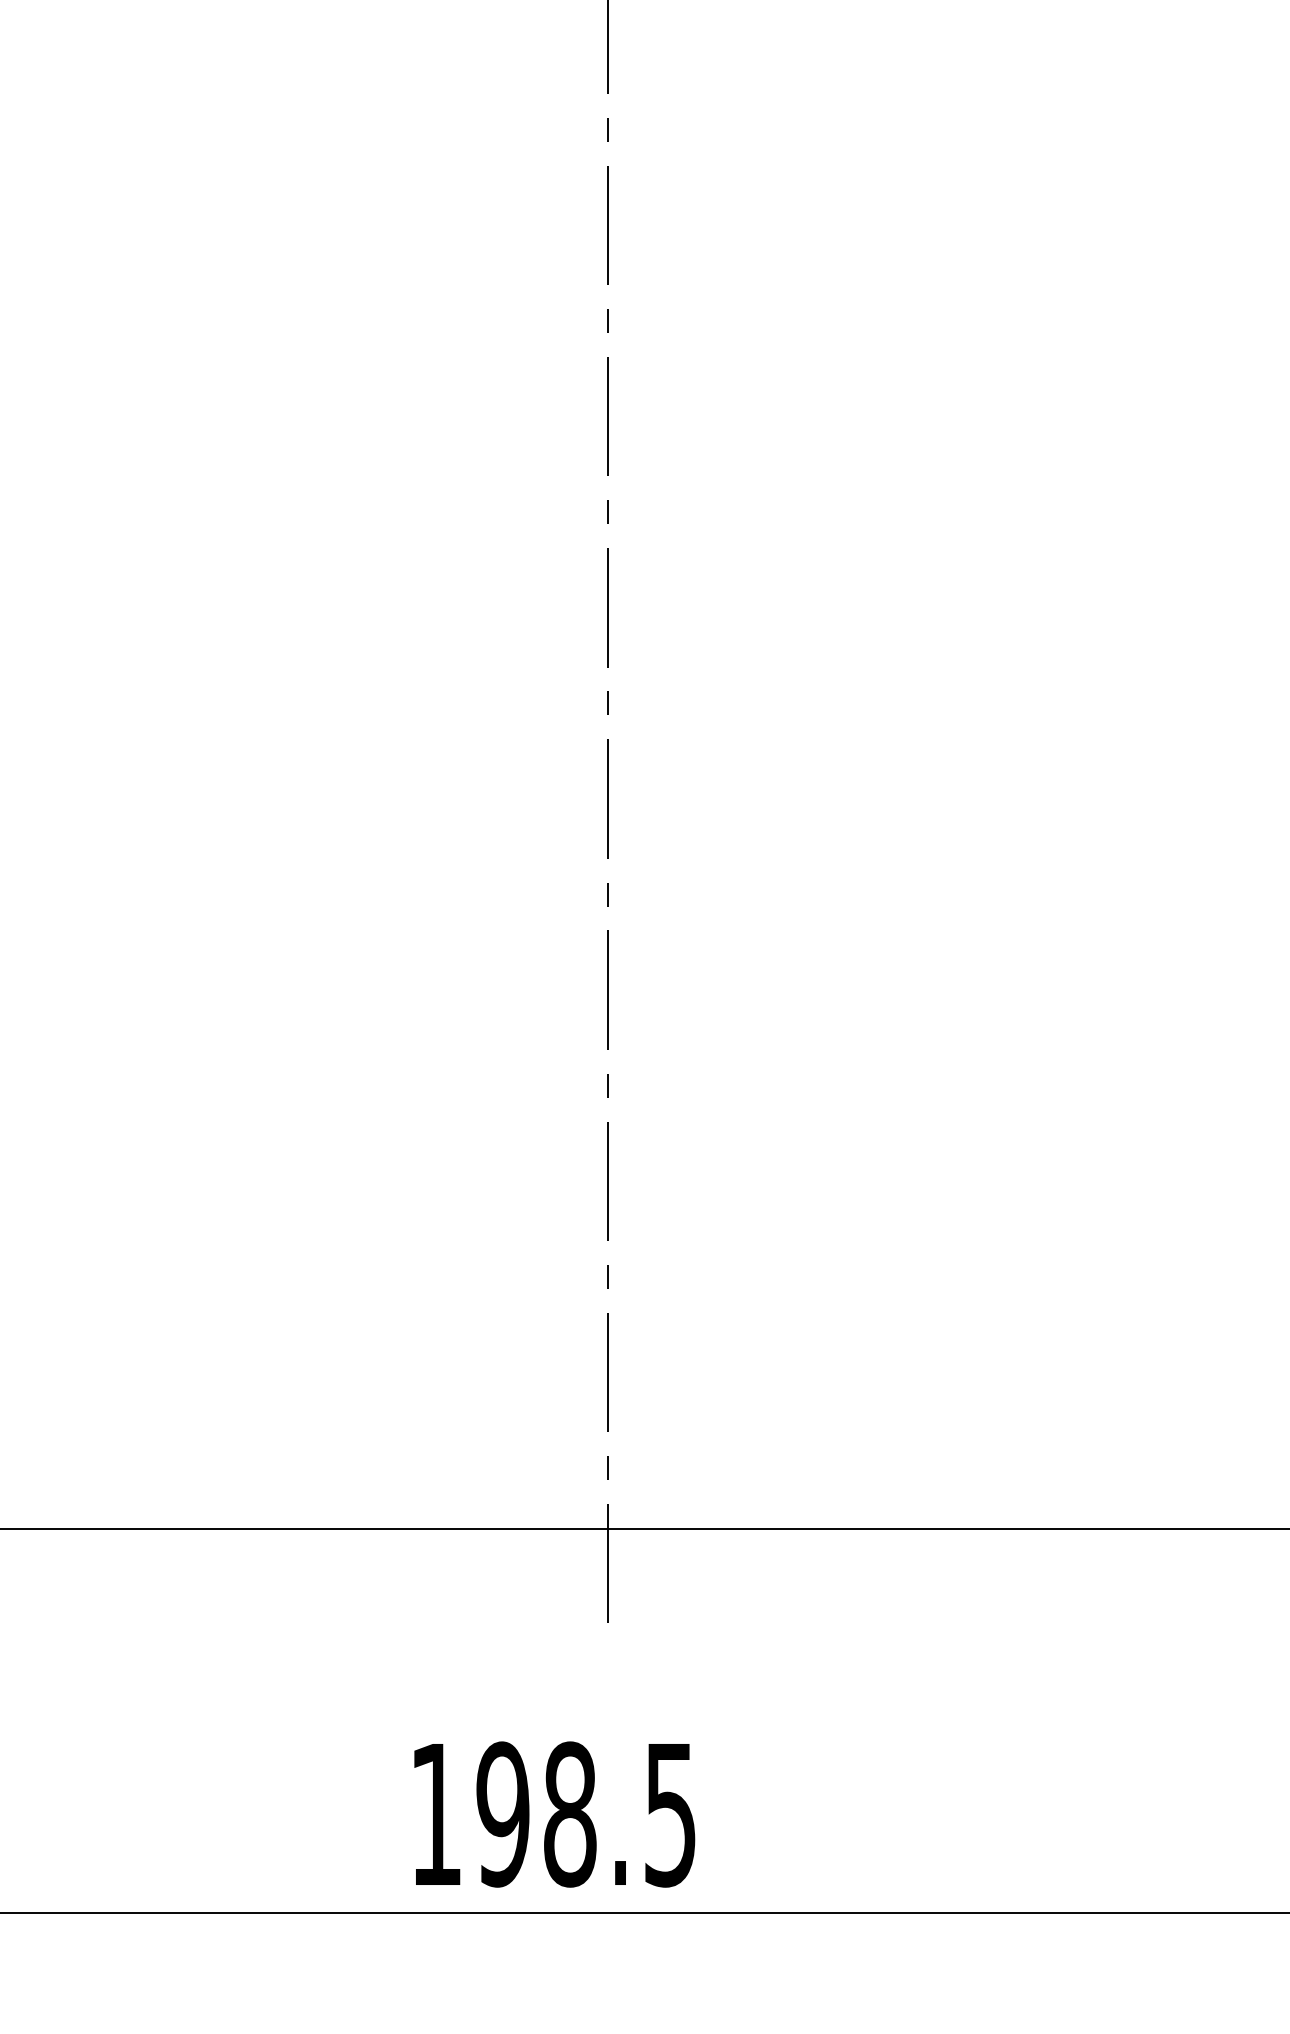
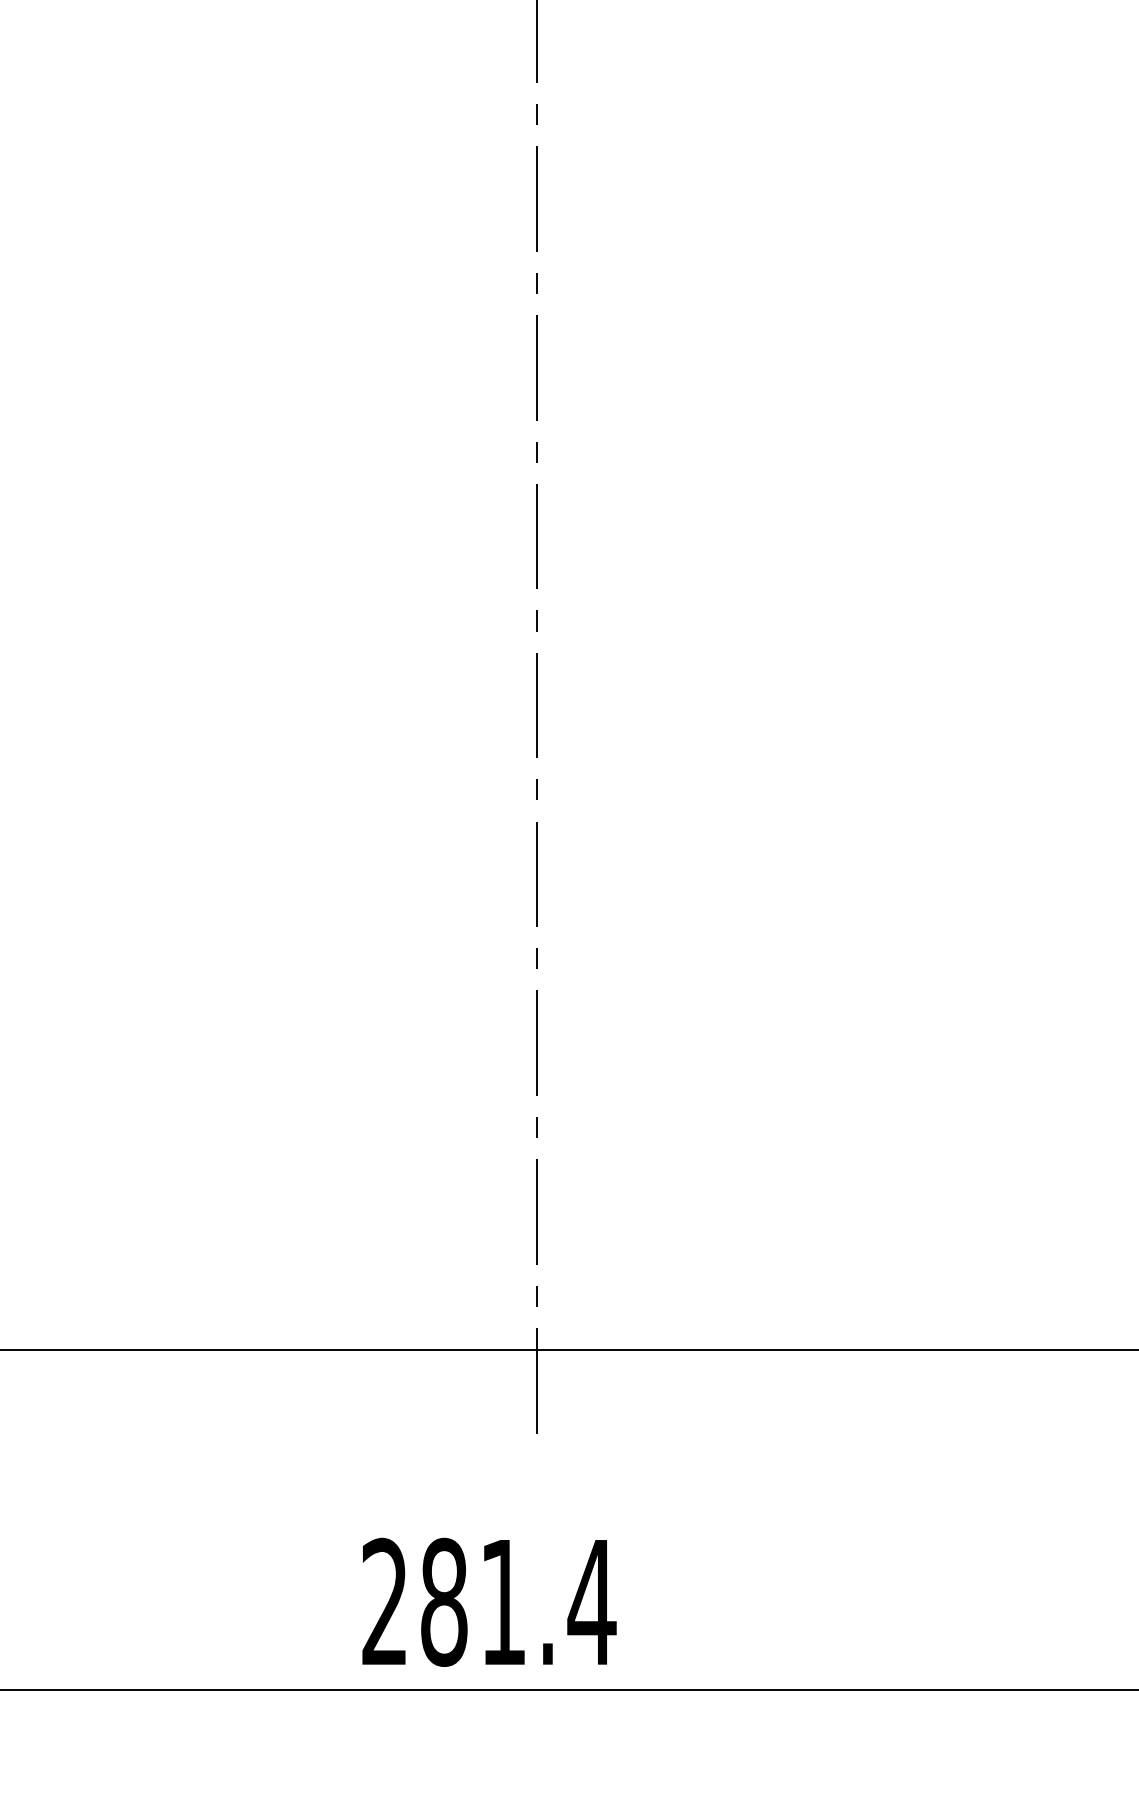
text: (554, 1814) -> (489, 1602), 198.5 -> 281.4

